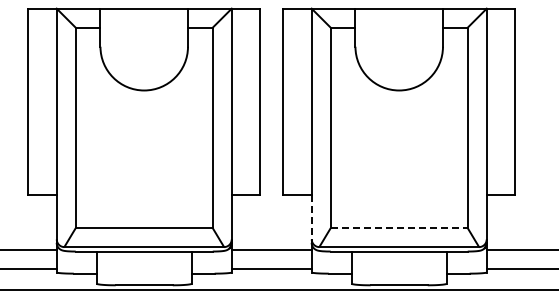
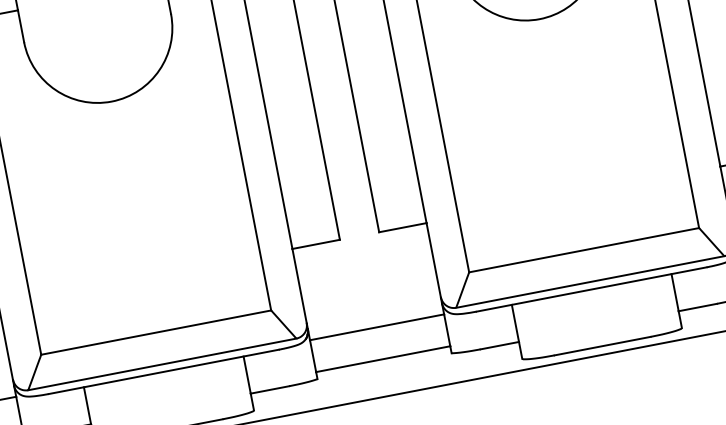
line: (311, 217) -> (433, 260), dashed -> solid
line: (399, 228) -> (584, 250), dashed -> solid

